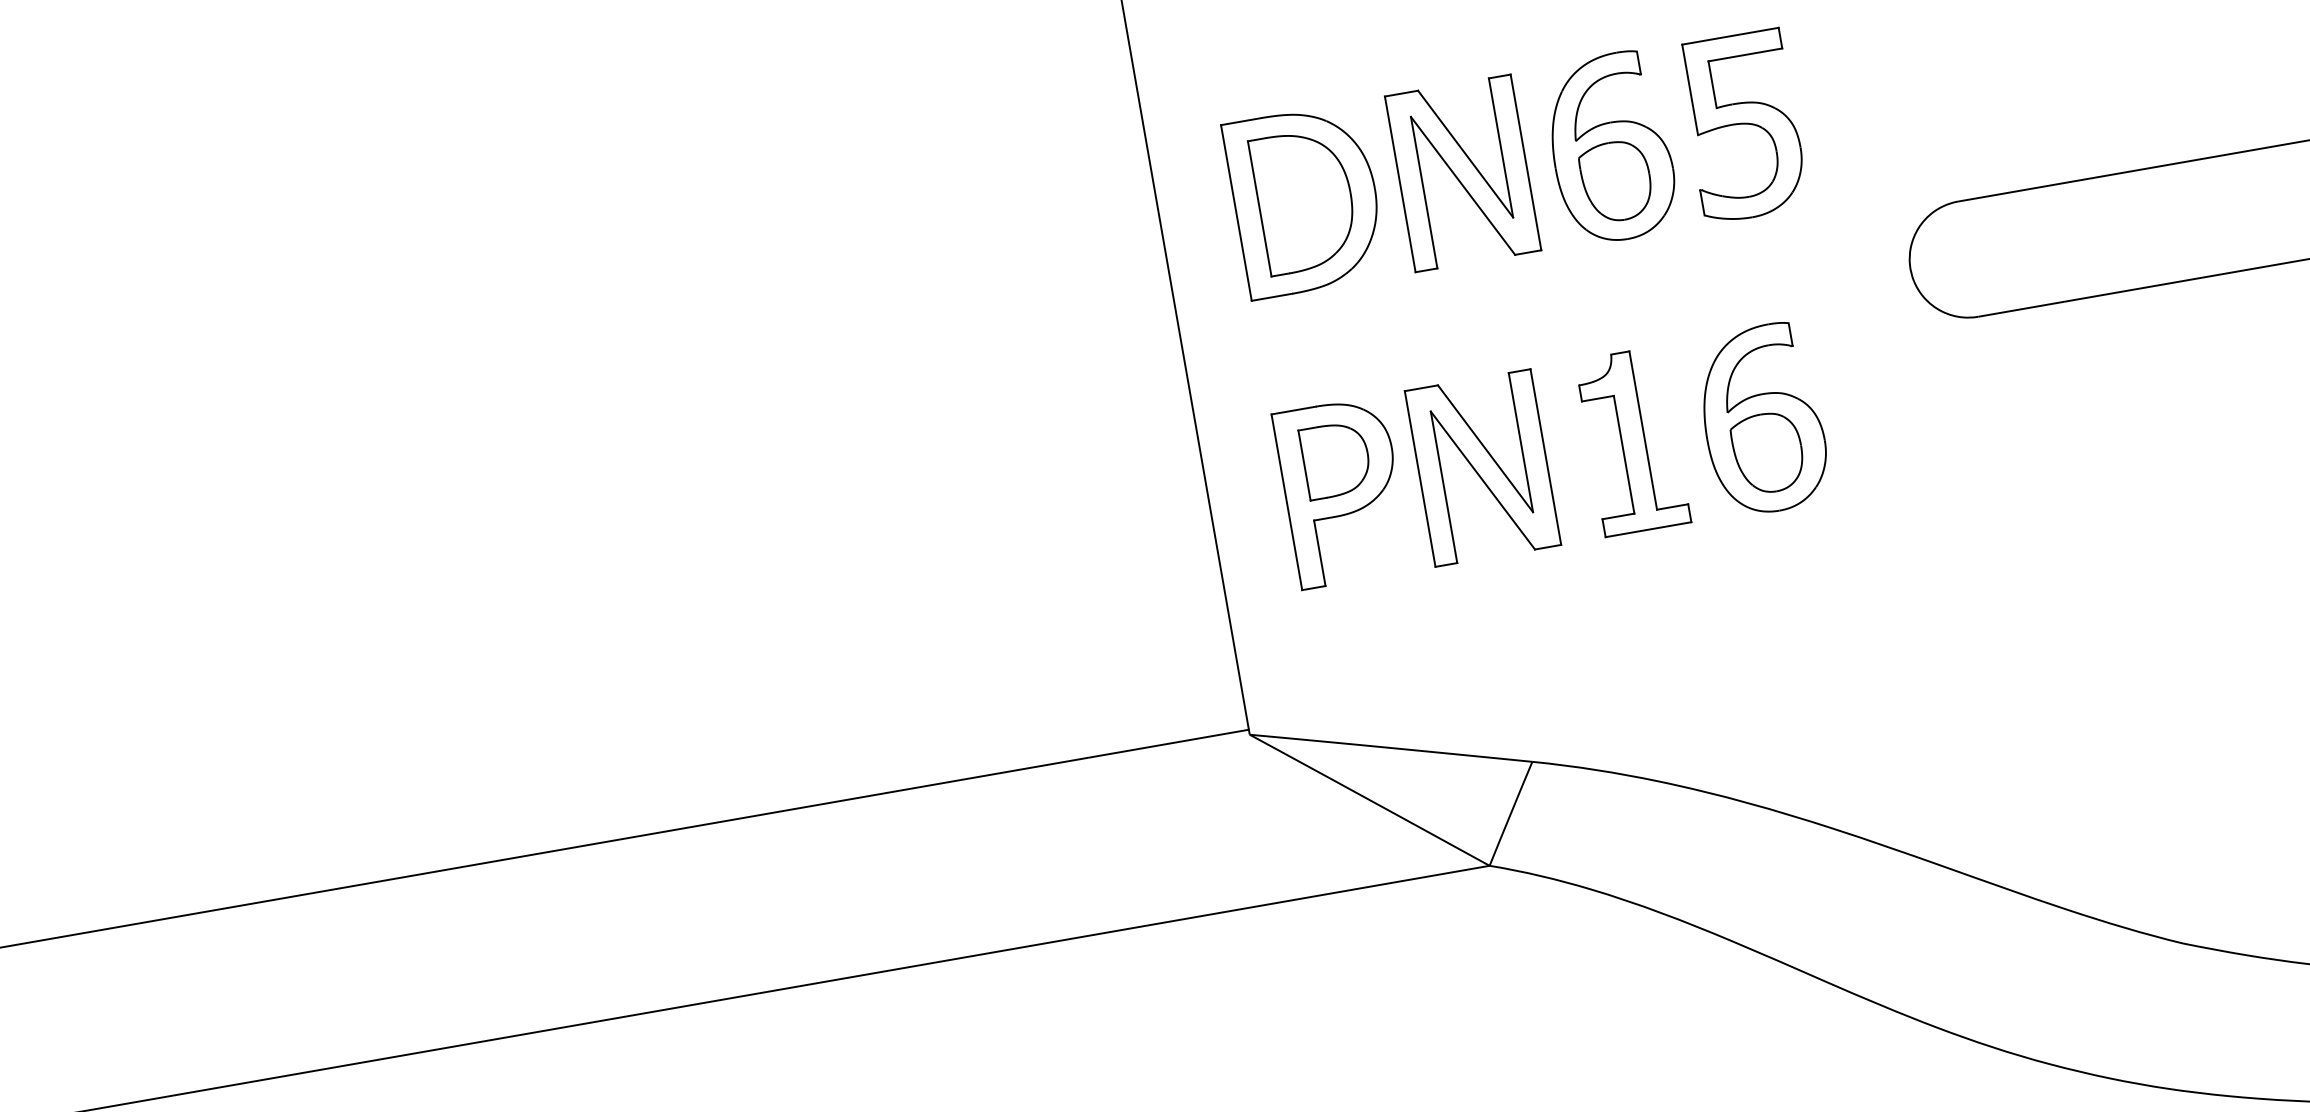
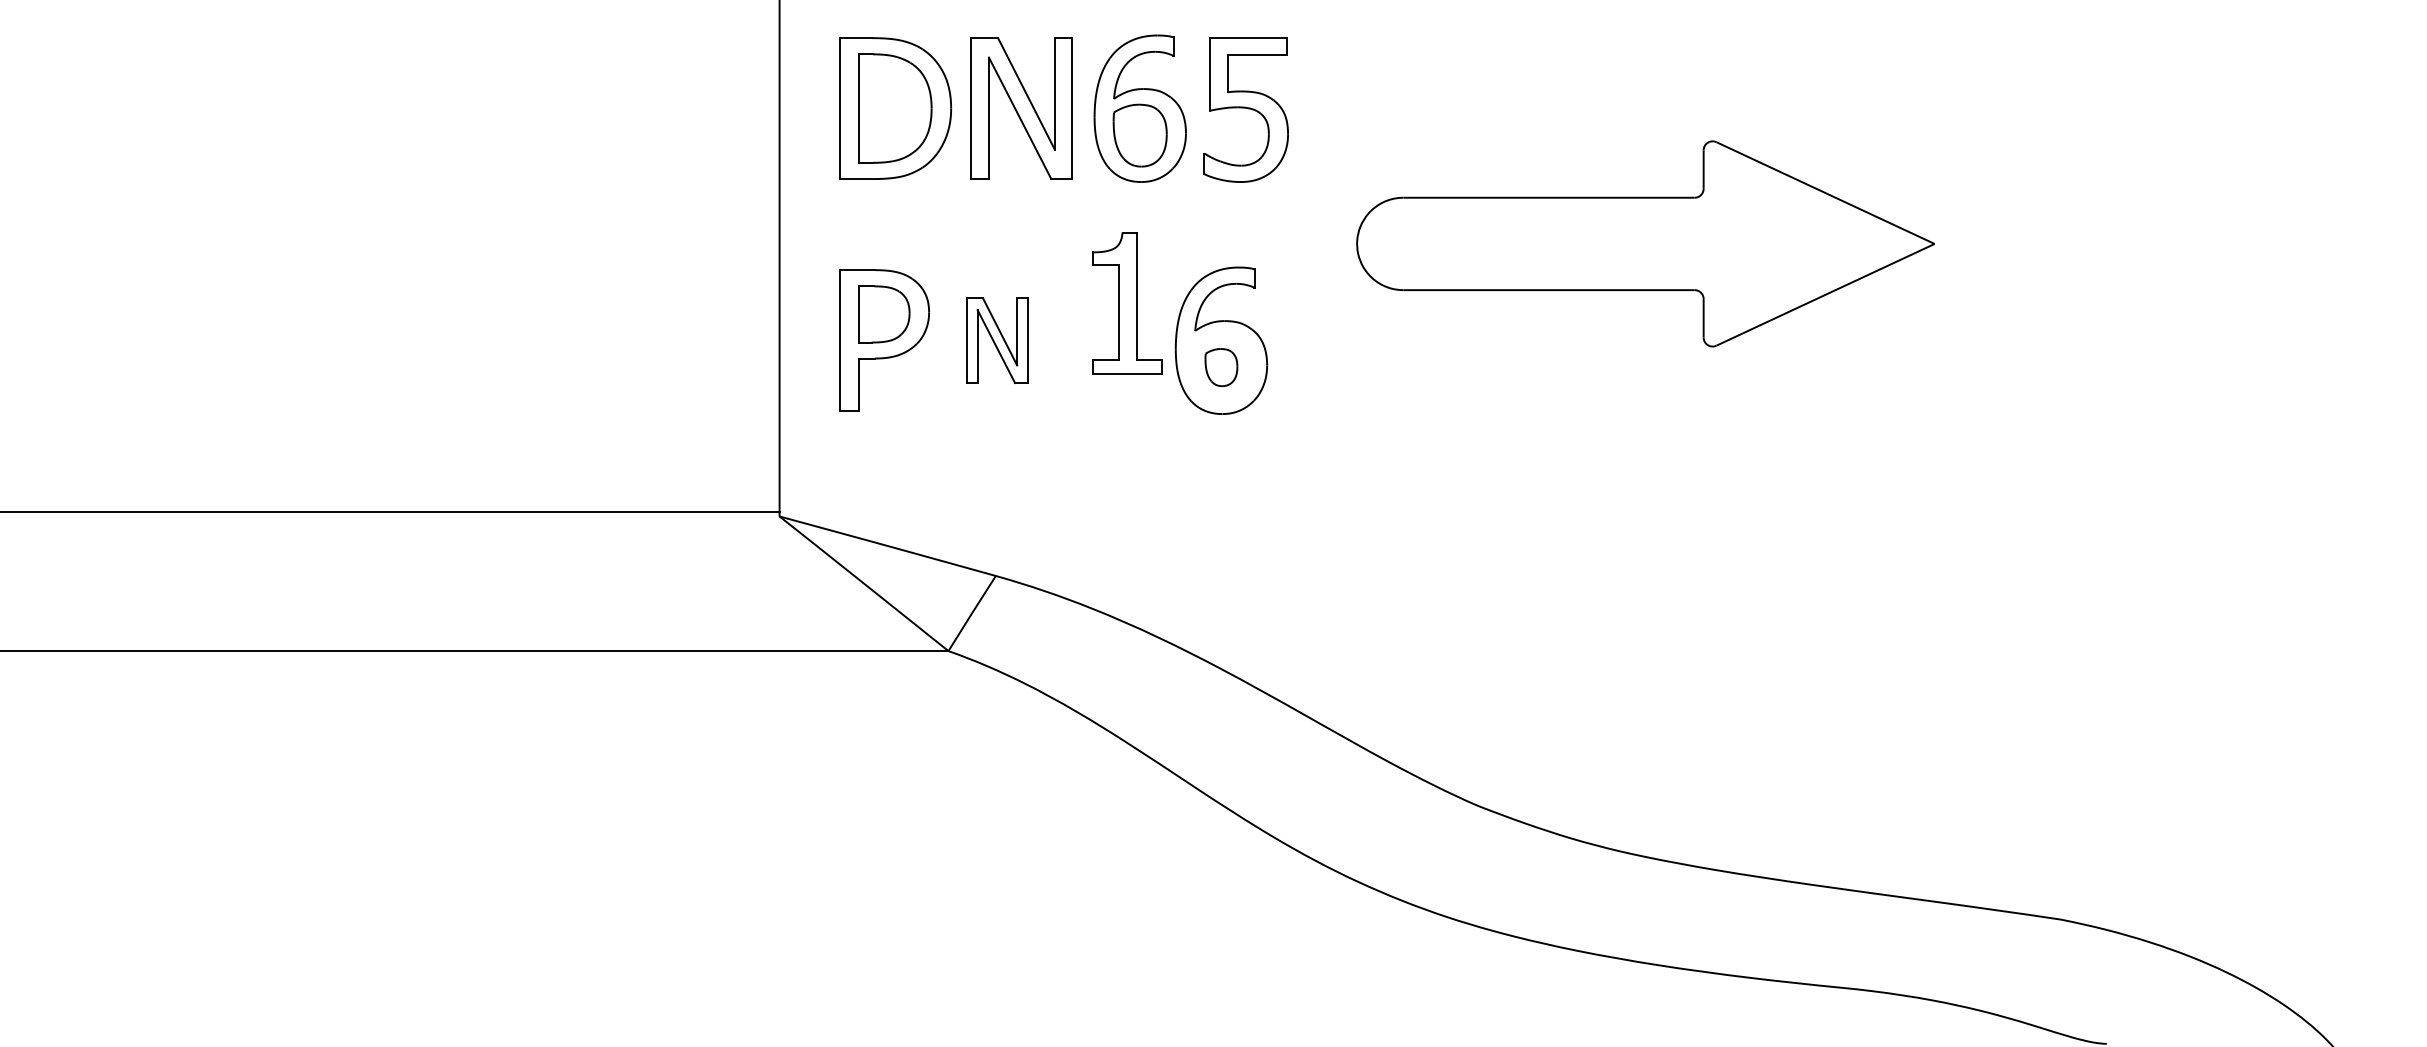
part: (1632, 441) -> (1127, 303), moved
part: (1768, 452) -> (1221, 367), size x0.6
part: (1483, 467) -> (997, 340), size x0.6

